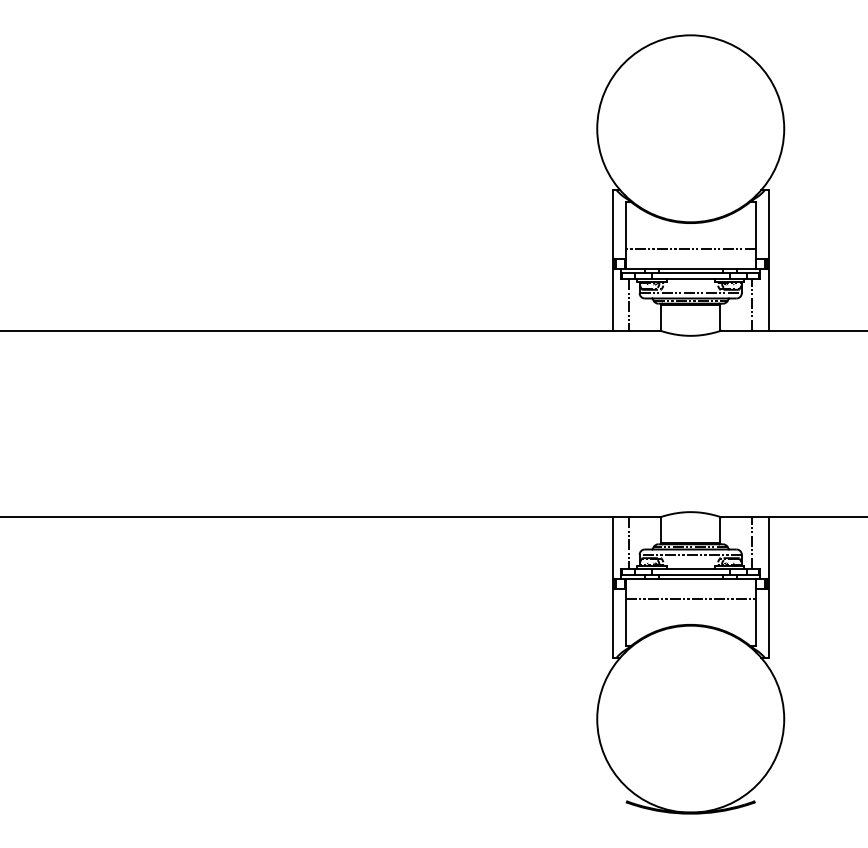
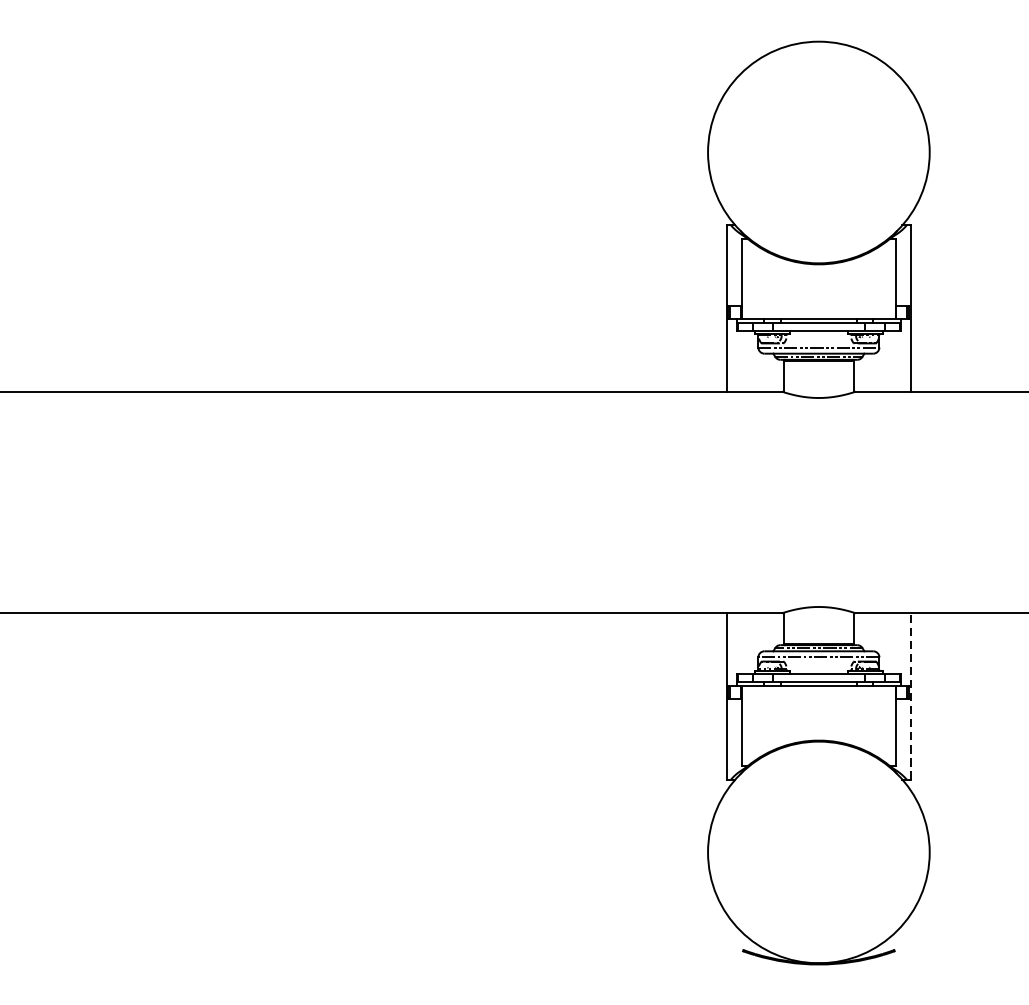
line: (690, 249) -> (818, 295), removed
line: (629, 304) -> (746, 360), removed
line: (752, 304) -> (892, 360), removed
line: (629, 542) -> (746, 642), removed
line: (752, 542) -> (892, 642), removed
line: (768, 587) -> (911, 696), solid -> dashed
line: (690, 598) -> (818, 709), removed

